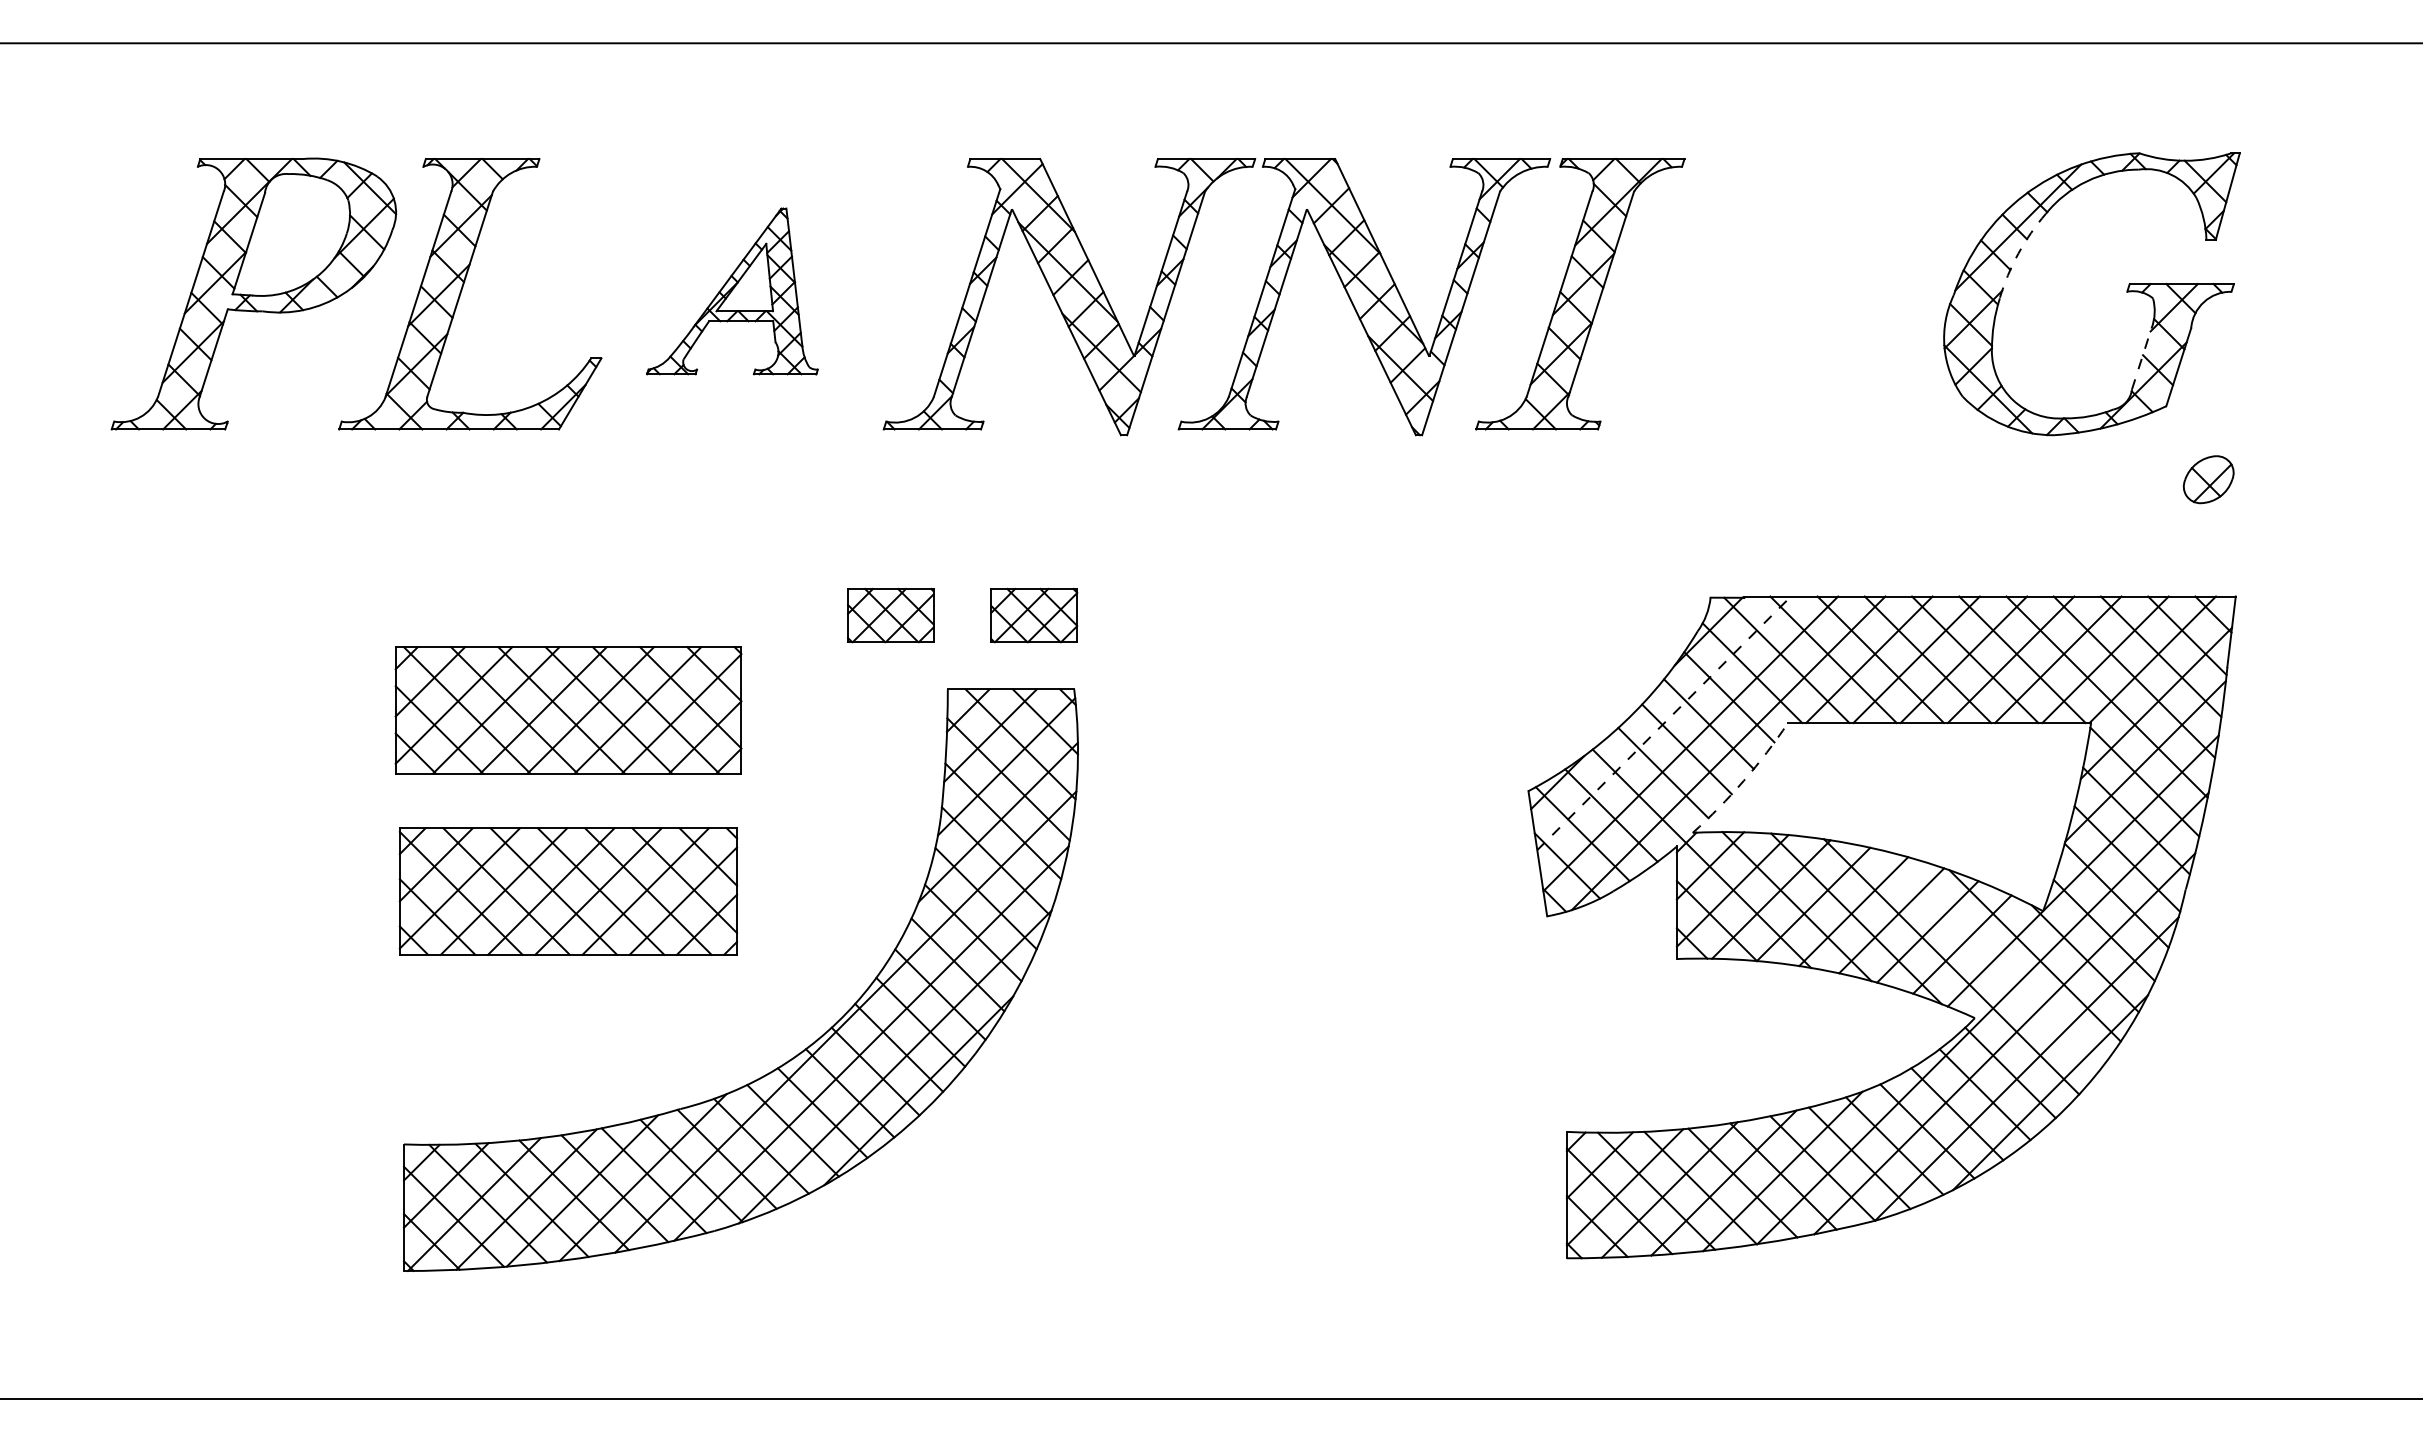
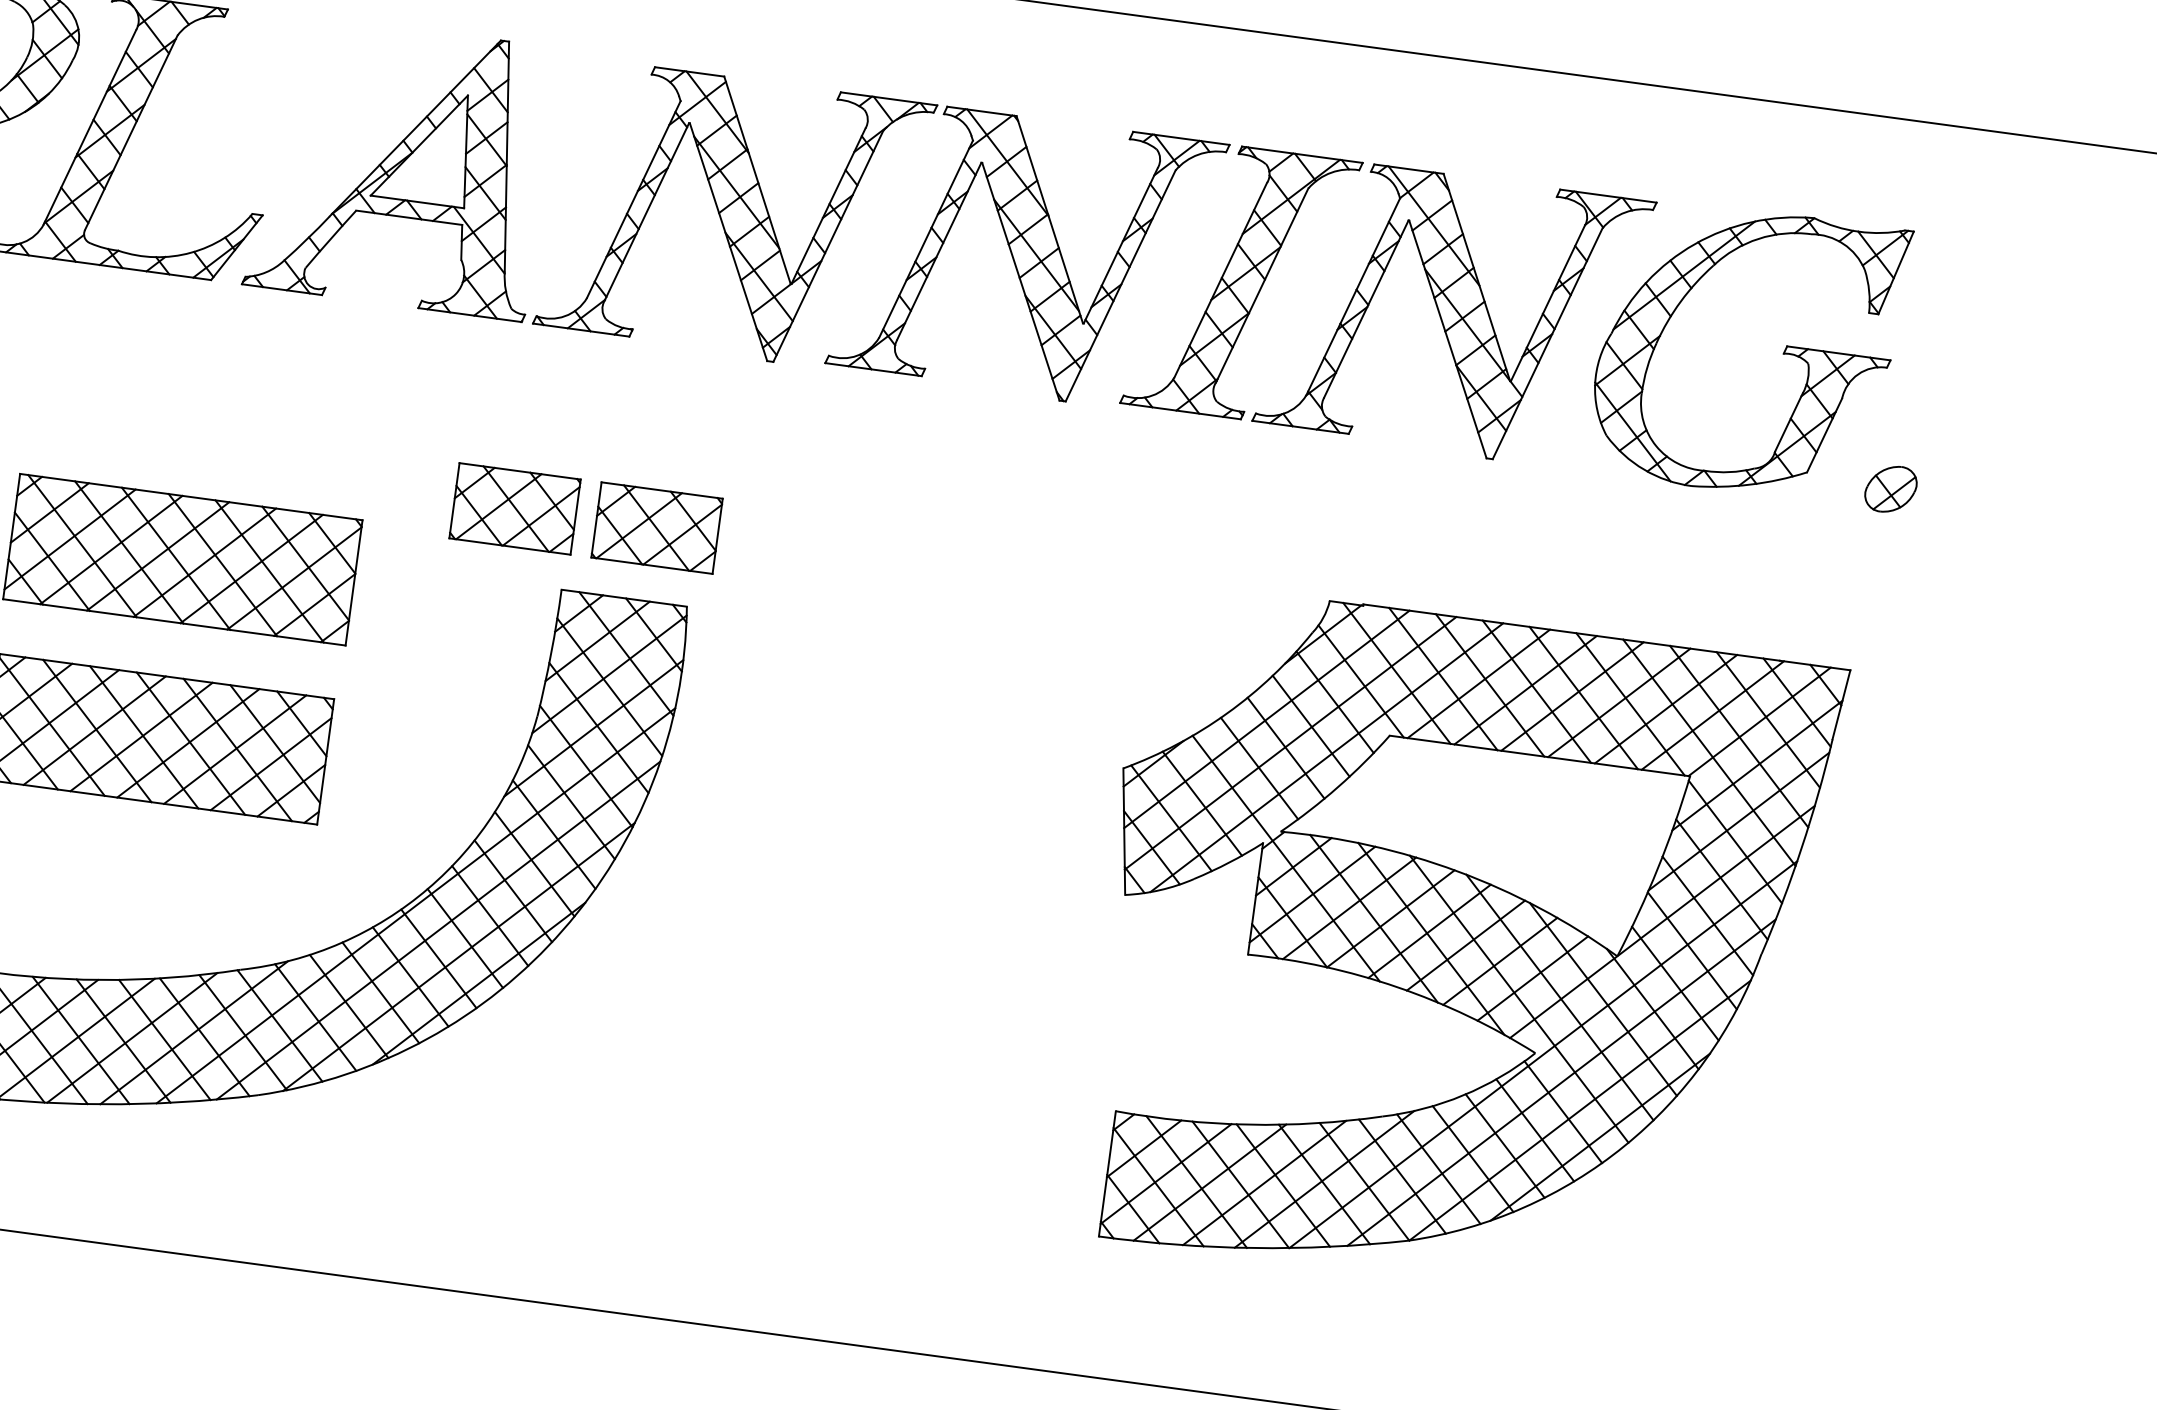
arc: (2018, 253) -> (1681, 301), dashed -> solid
part: (732, 291) -> (401, 166), size x1.67
part: (1795, 297) -> (1454, 314), added
line: (2141, 359) -> (1788, 422), dashed -> solid
part: (2208, 479) -> (1890, 489), moved
part: (890, 615) -> (514, 508), size x1.43
part: (1034, 615) -> (657, 528), size x1.43
line: (1664, 723) -> (1267, 719), dashed -> solid
arc: (1743, 780) -> (1337, 786), dashed -> solid
line: (1991, 959) -> (1559, 997), added

